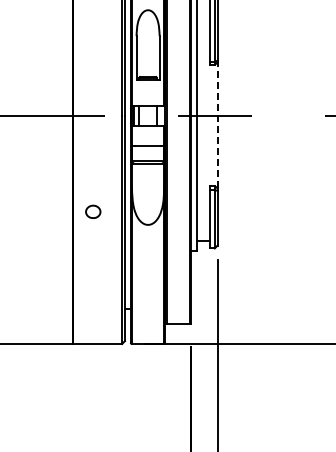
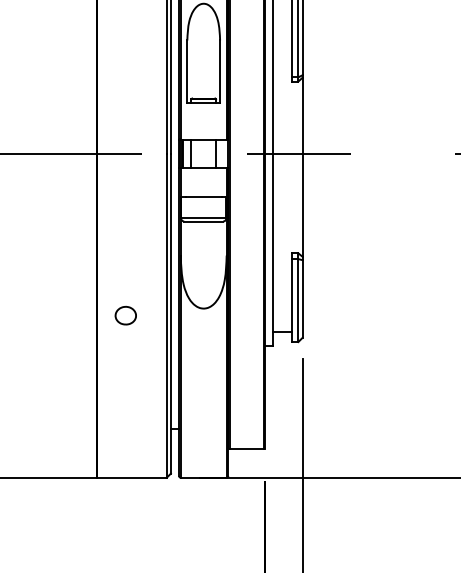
line: (217, 125) -> (302, 167), dashed -> solid
part: (93, 211) -> (126, 315), moved

